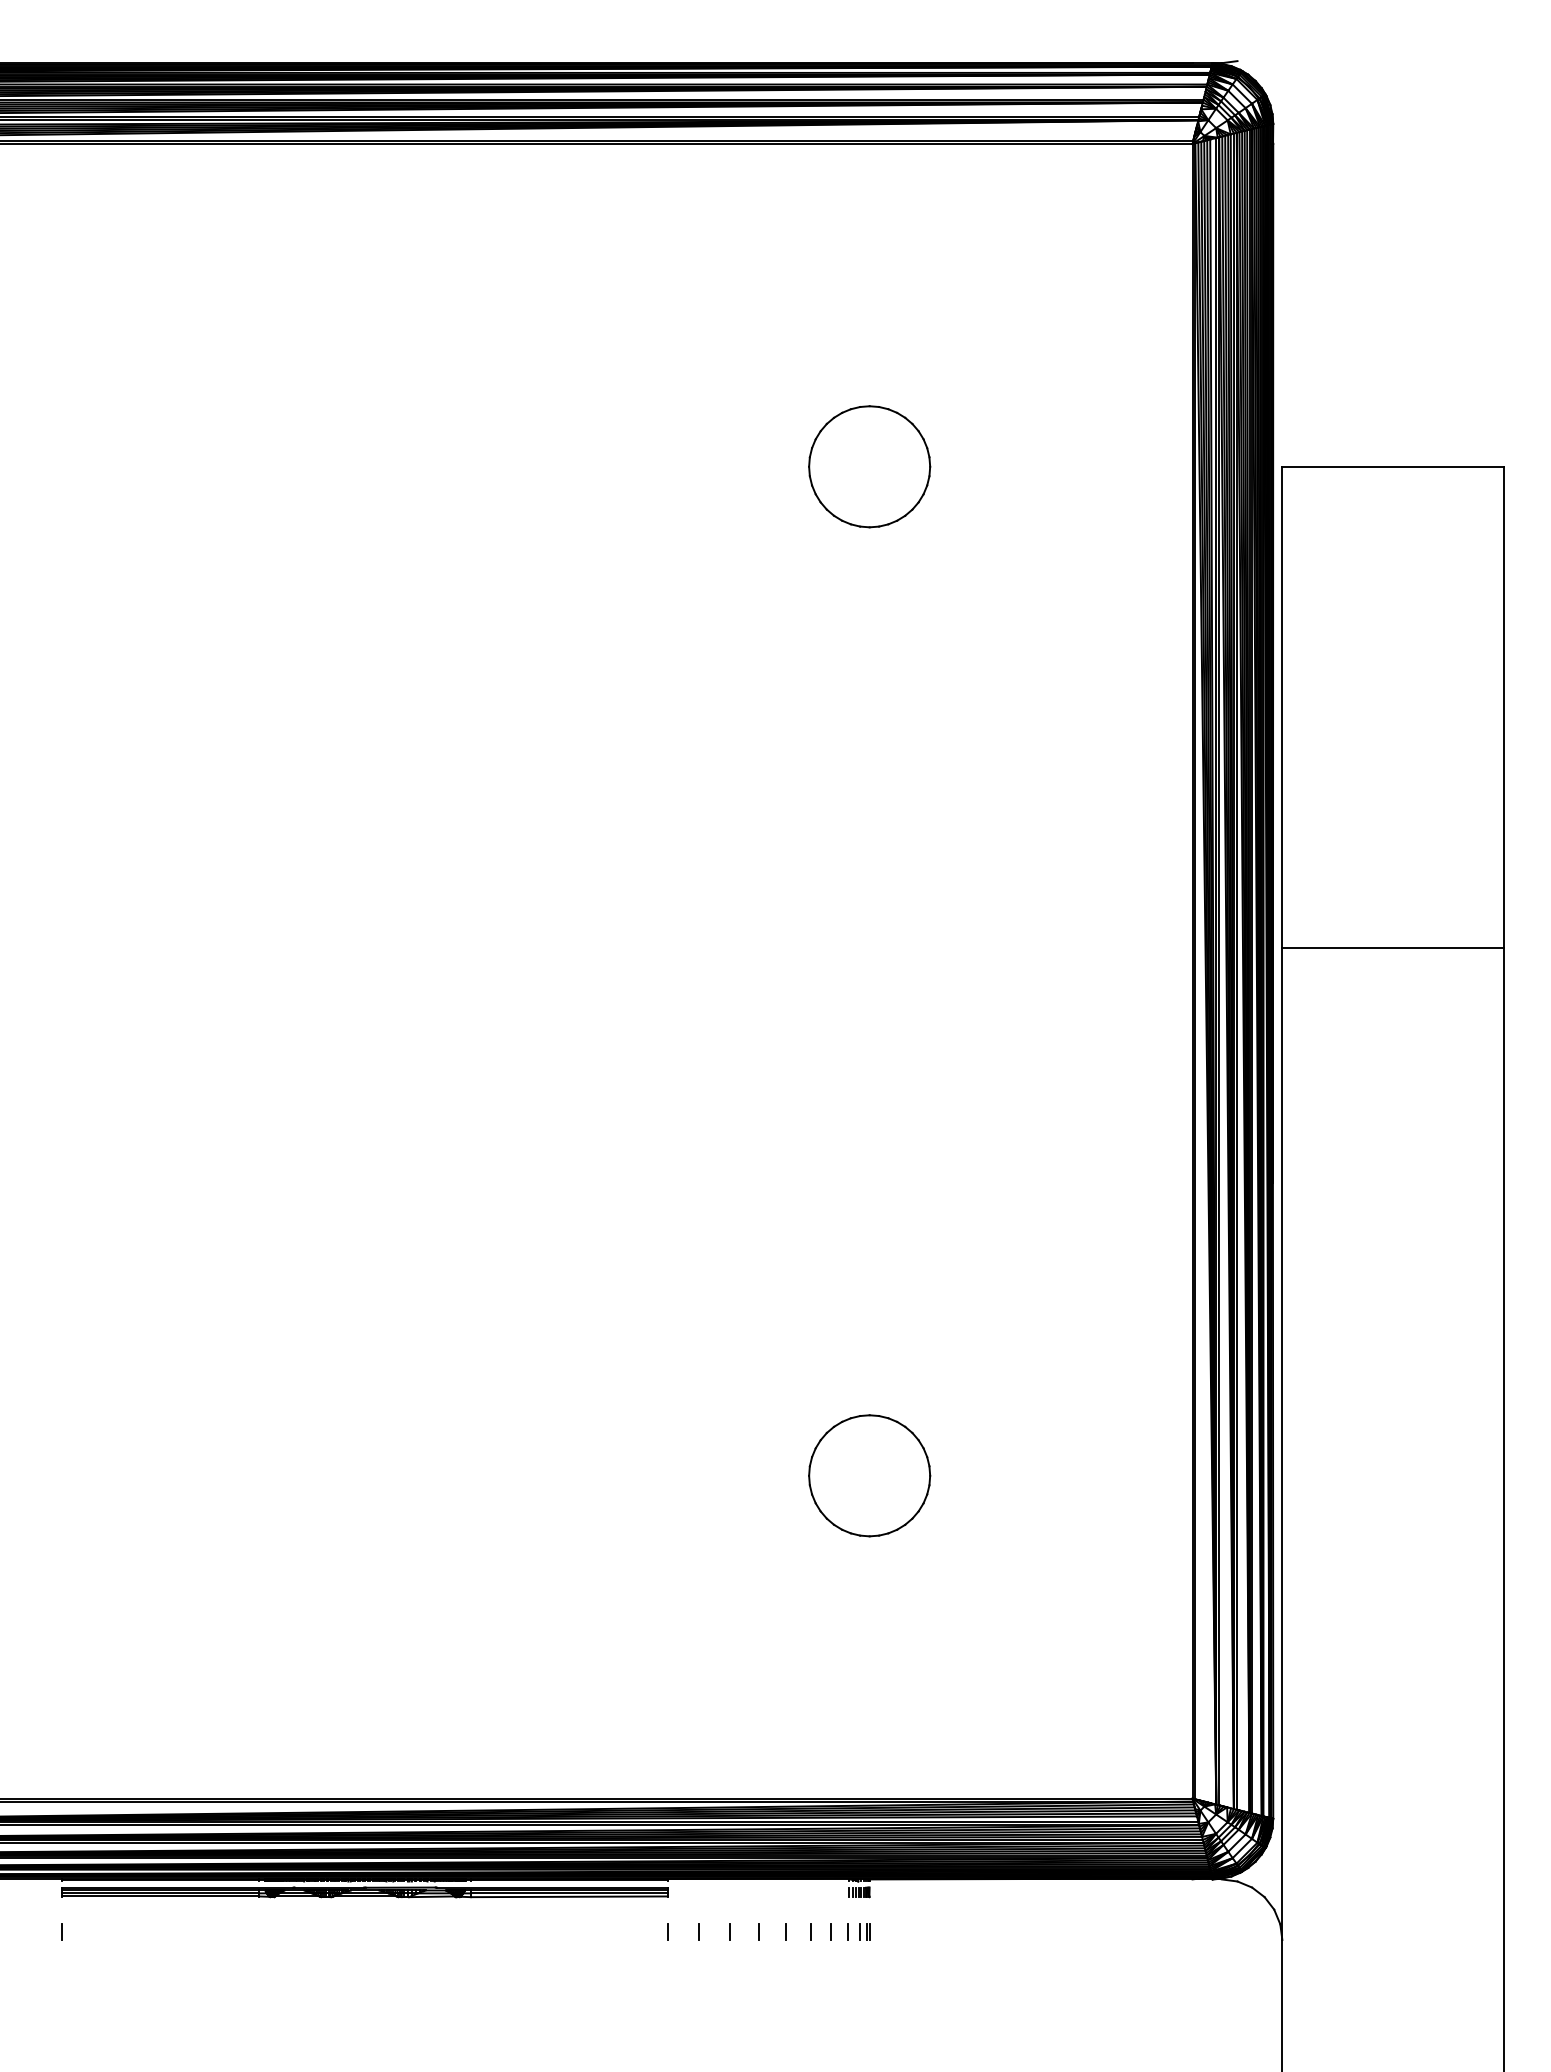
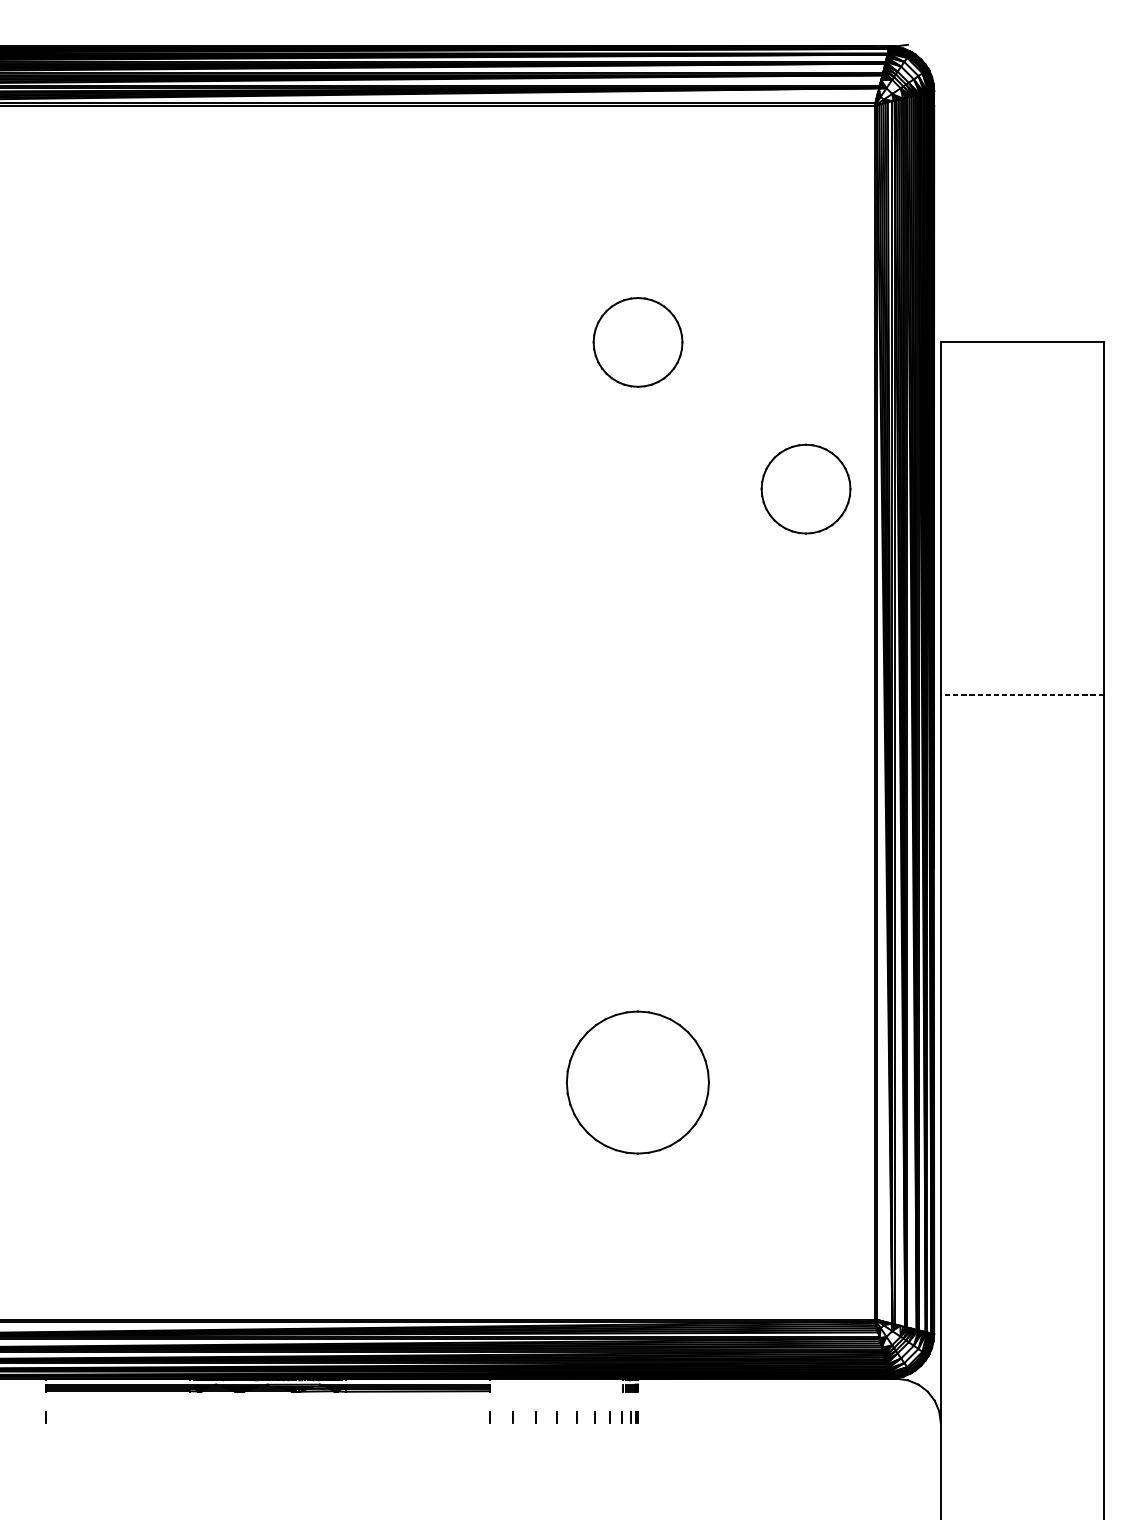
part: (1098, 666) -> (805, 488), added
line: (1393, 947) -> (1022, 695), solid -> dashed
part: (869, 1475) -> (637, 1082), size x1.6

